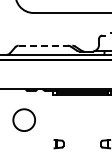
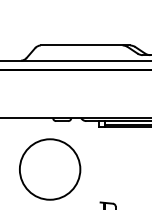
line: (45, 45) -> (85, 45), dashed -> solid
circle: (24, 120) -> (50, 170), size x1.67

